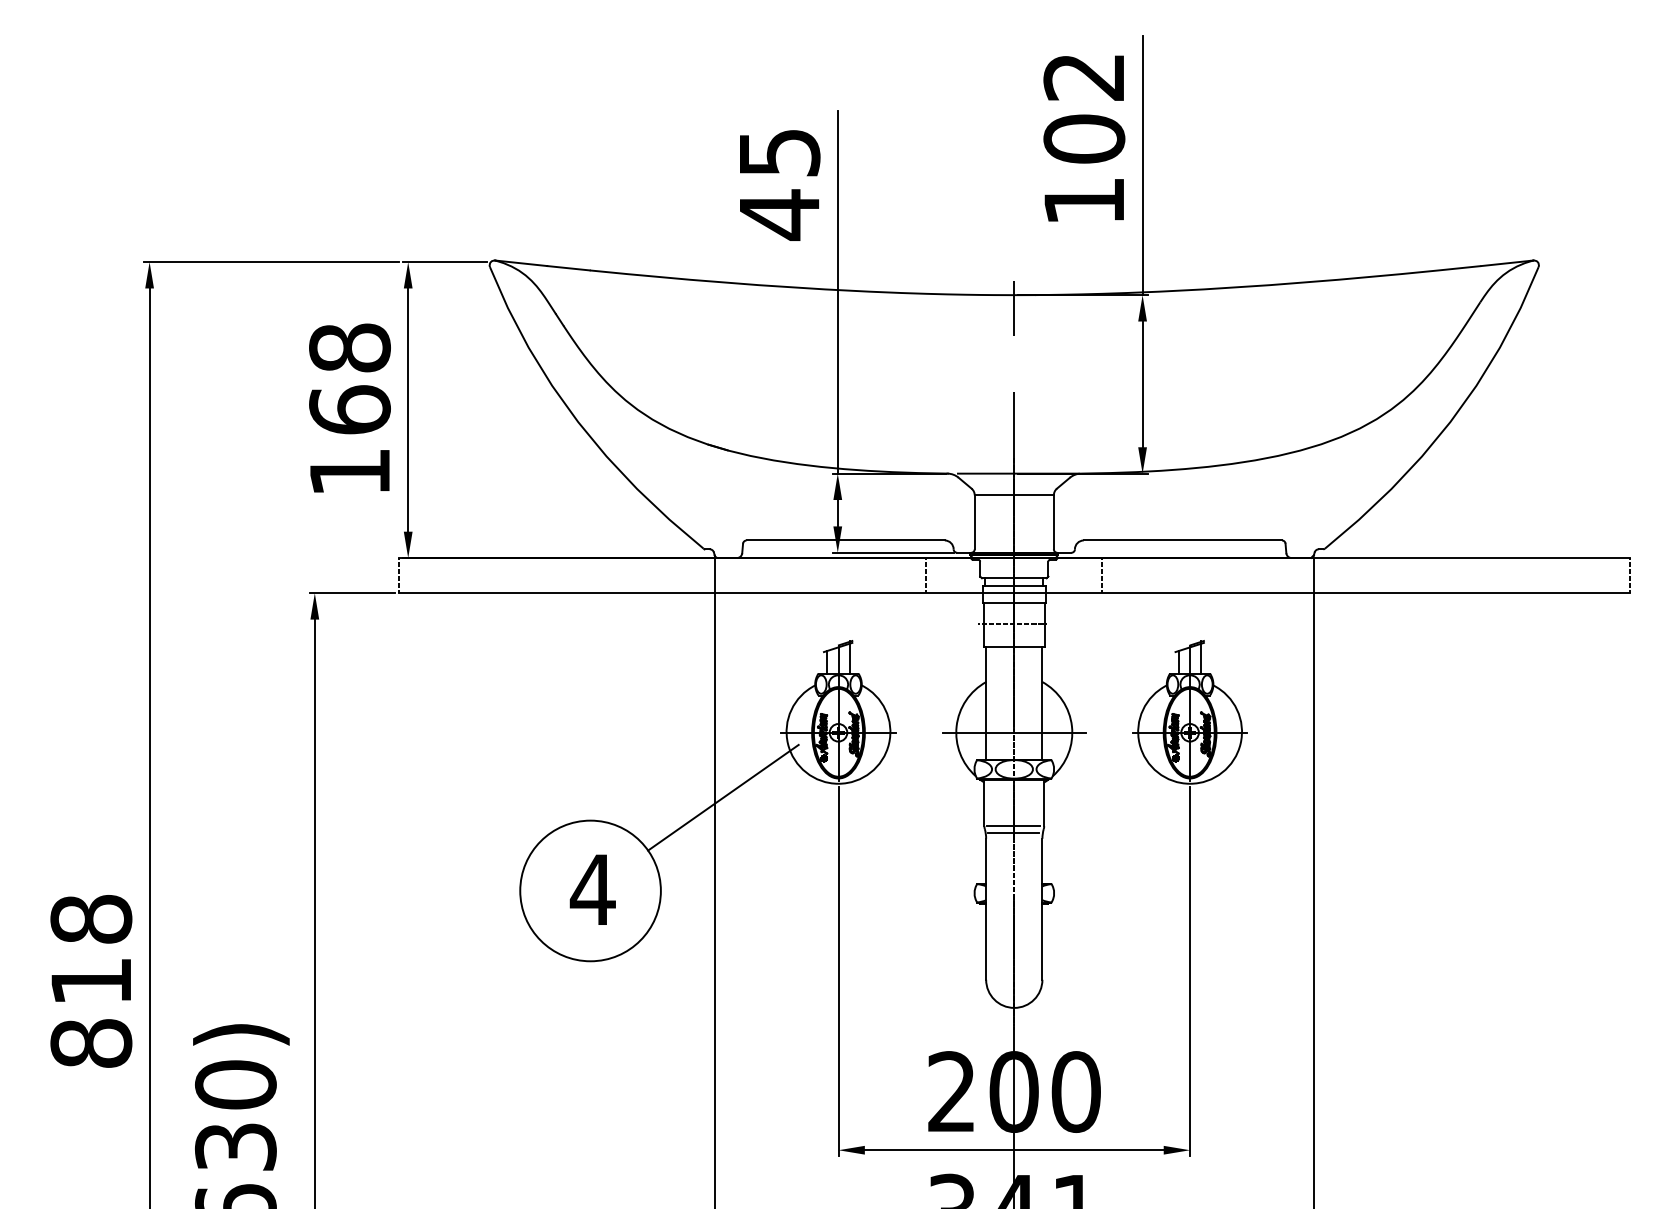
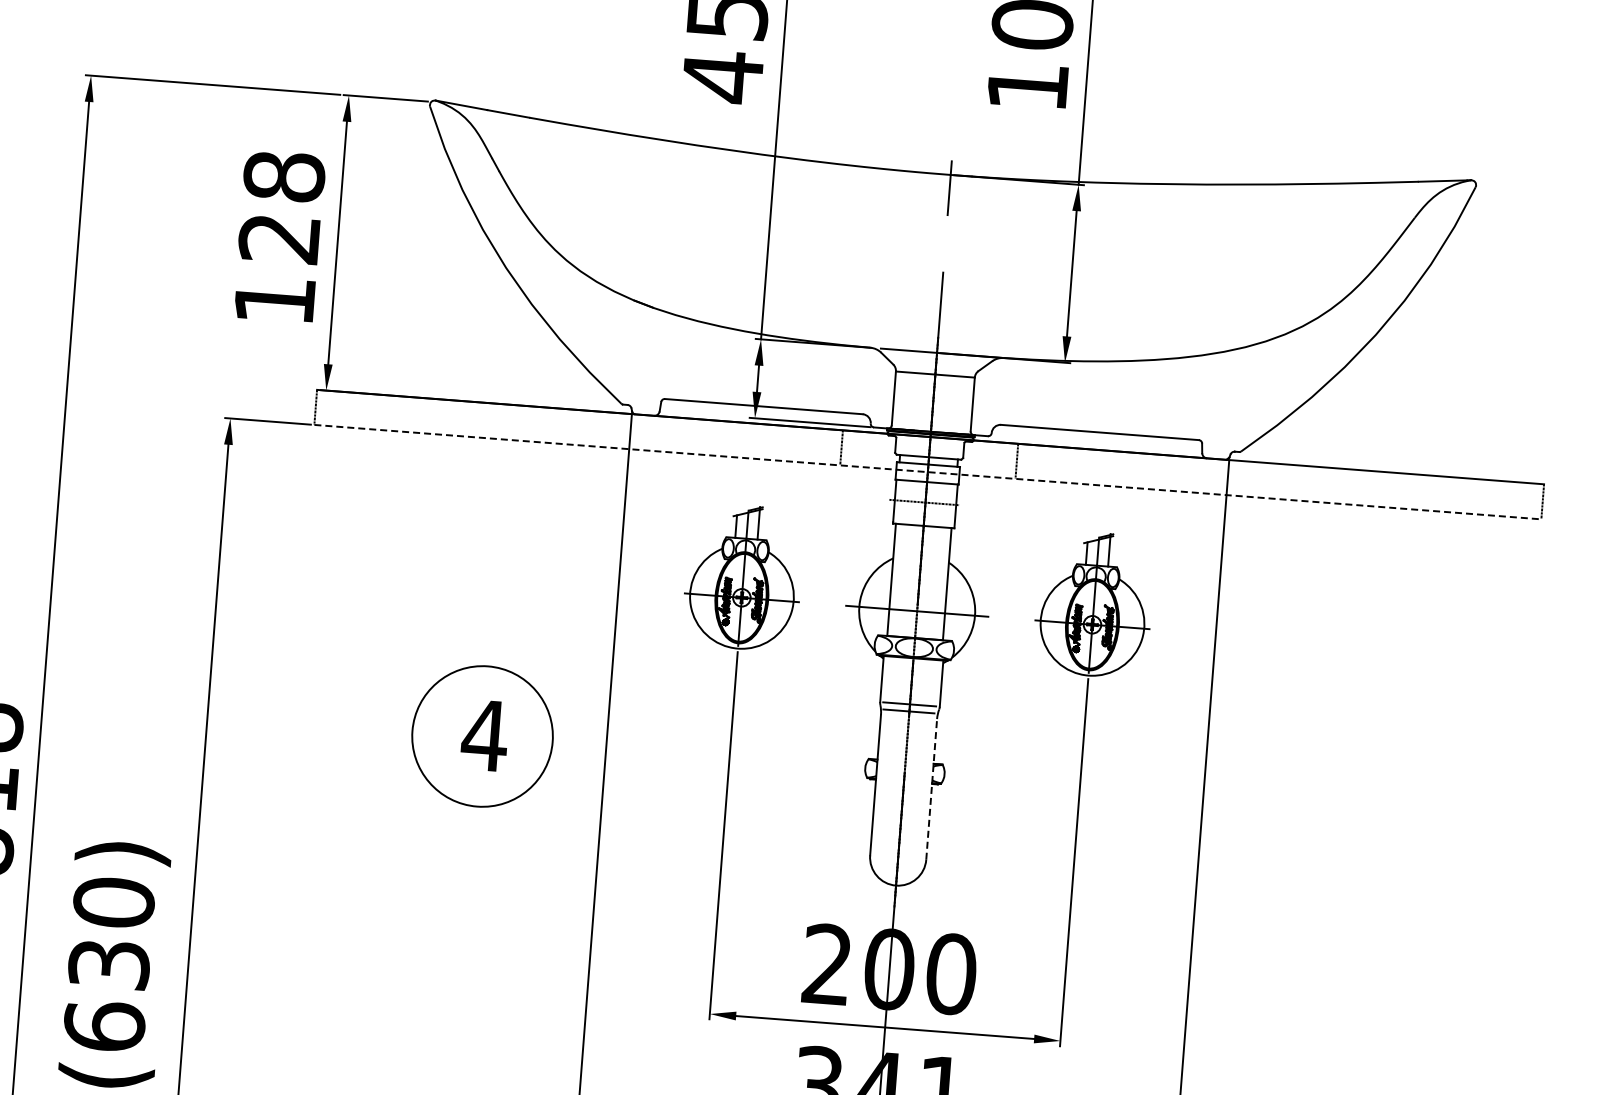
text: (349, 409) -> (279, 237), 168 -> 128
line: (1014, 593) -> (928, 472), solid -> dashed
line: (723, 797) -> (622, 653), removed
line: (1042, 909) -> (931, 789), solid -> dashed

